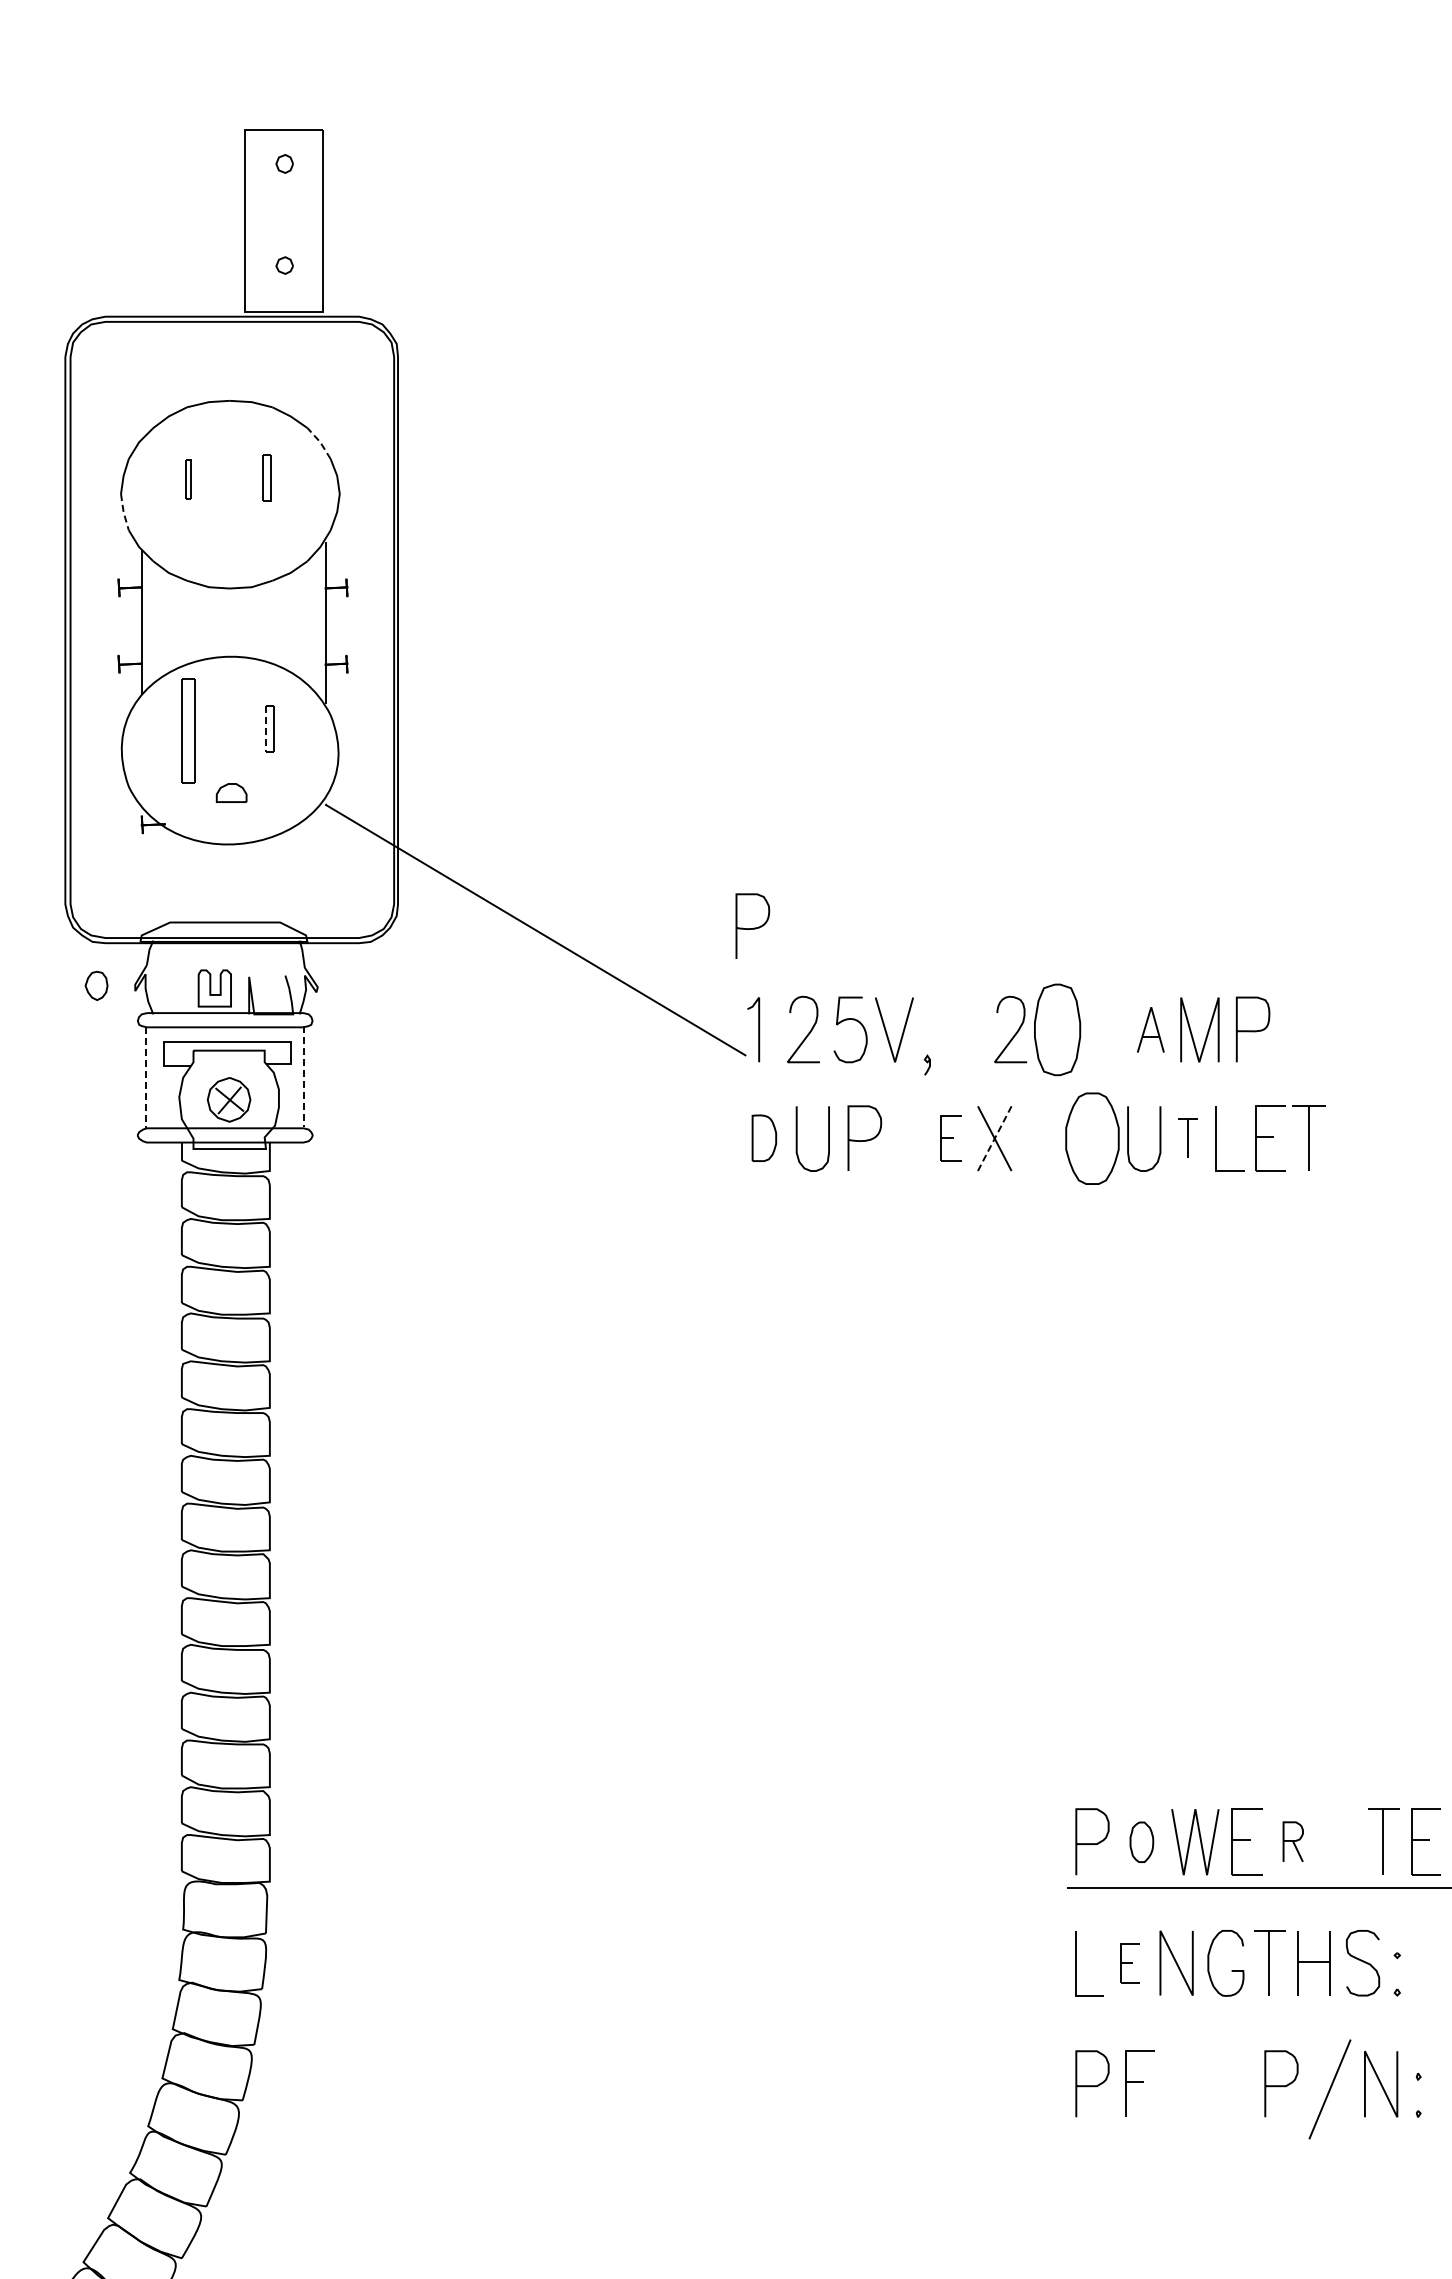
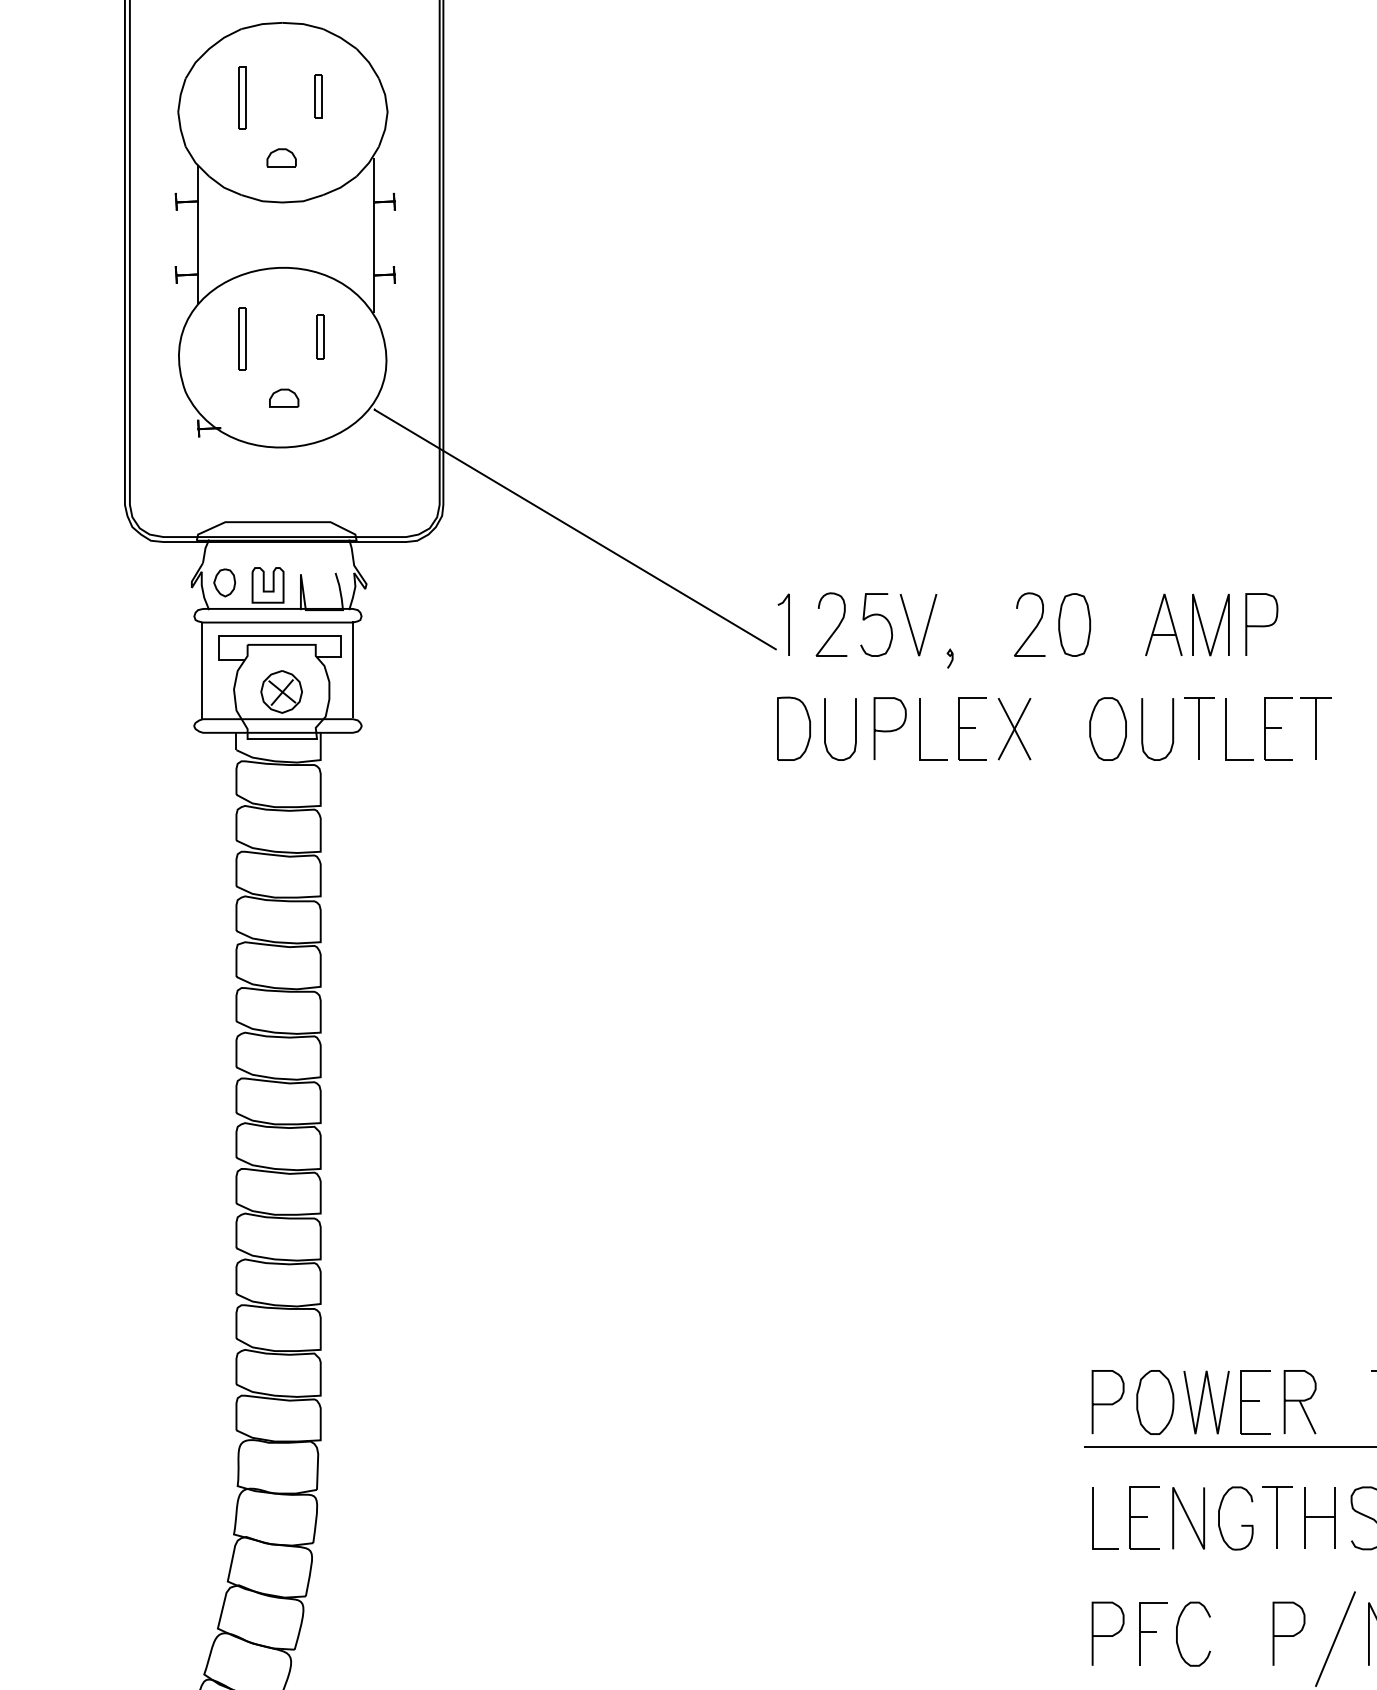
line: (320, 442) -> (369, 62), dashed -> solid
part: (187, 479) -> (241, 98), size x1.67
line: (123, 512) -> (180, 129), dashed -> solid
part: (228, 541) -> (281, 157), added
line: (266, 728) -> (317, 336), dashed -> solid
part: (187, 730) -> (241, 338), size x0.62
curve: (753, 927) -> (783, 526), removed
part: (96, 985) -> (224, 582), moved
part: (1057, 1029) -> (1074, 624), size x0.71
part: (1150, 1029) -> (1163, 624), size x1.43
line: (303, 1077) -> (352, 670), dashed -> solid
line: (145, 1078) -> (201, 671), dashed -> solid
part: (764, 1137) -> (794, 727), size x1.43
part: (1187, 1137) -> (1199, 727), size x1.67
line: (896, 1138) -> (920, 728), added
part: (950, 1138) -> (972, 728), size x1.43
part: (1092, 1138) -> (1108, 728), size x0.71
line: (994, 1139) -> (1014, 729), dashed -> solid
part: (1293, 1841) -> (1300, 1401), size x1.67
part: (1141, 1842) -> (1155, 1402), size x1.67
part: (1129, 1963) -> (1143, 1518), size x1.67
curve: (1165, 2084) -> (1178, 1634), added

